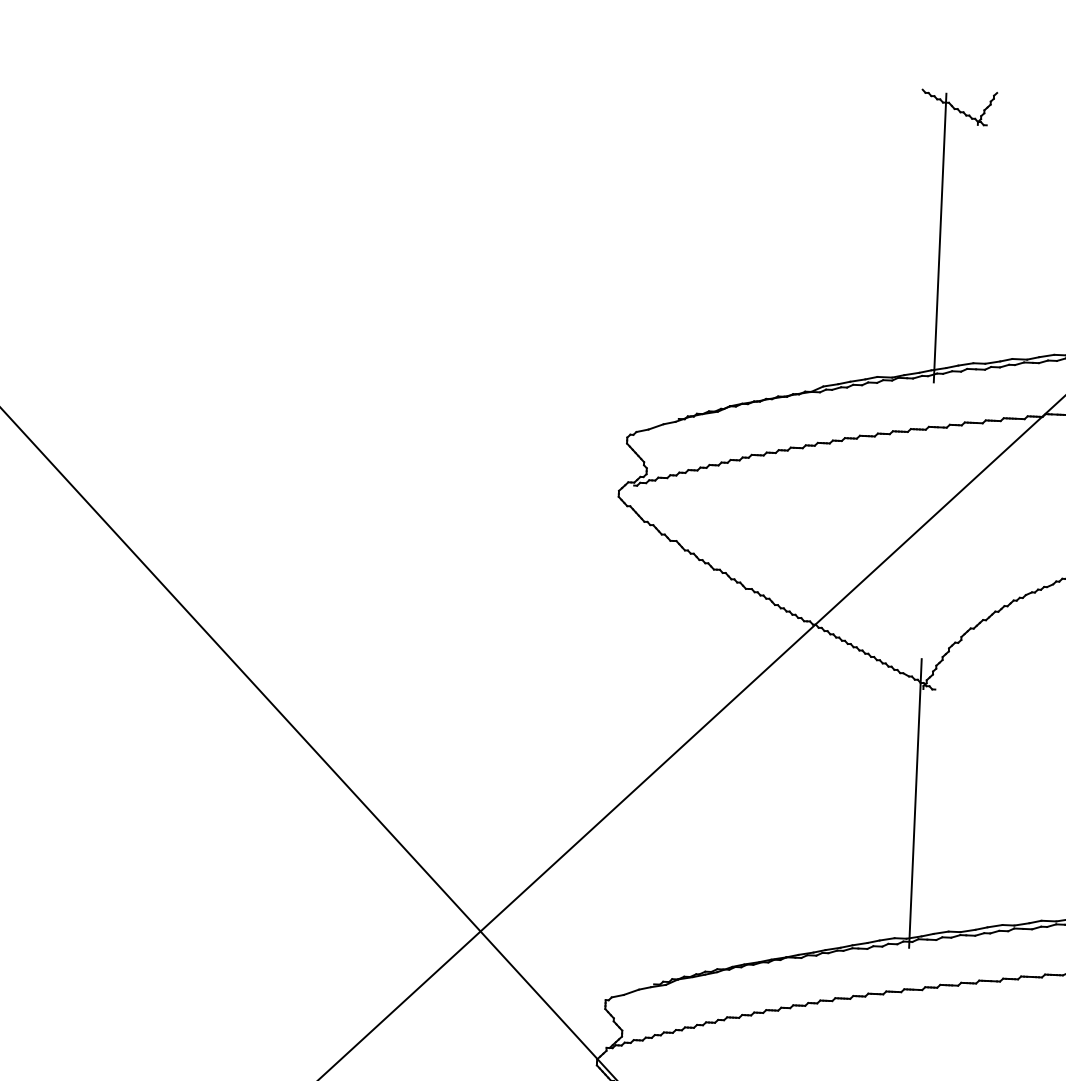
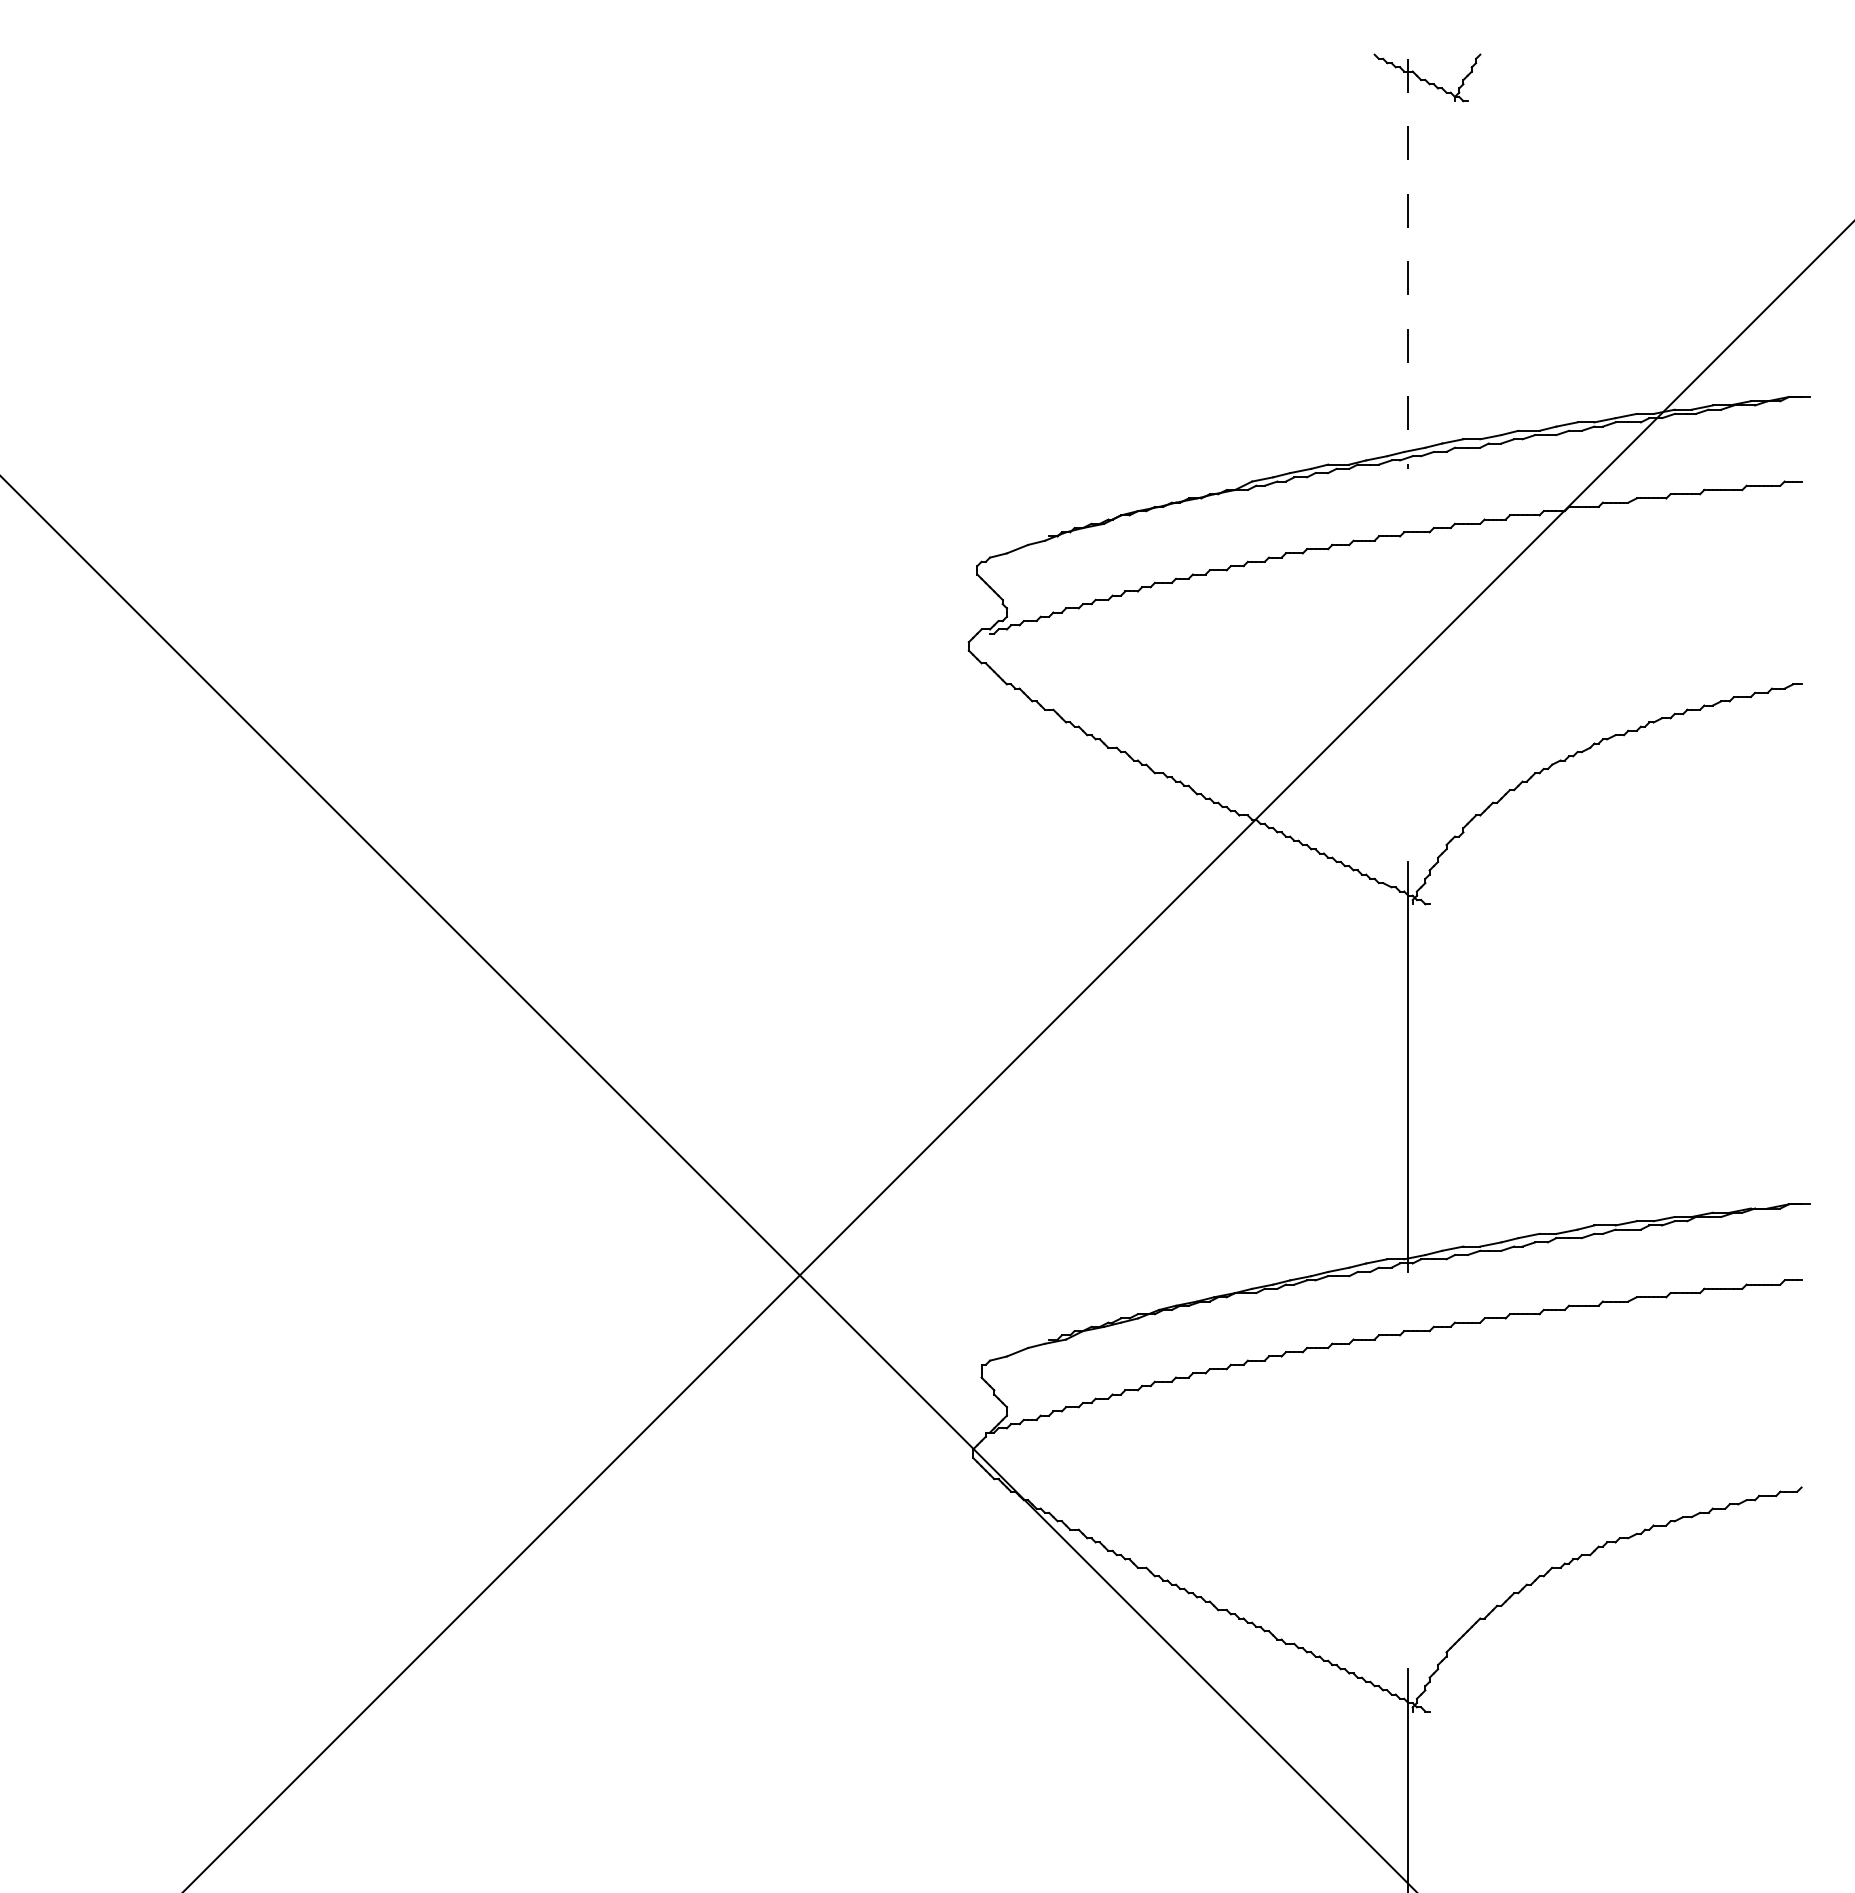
line: (940, 237) -> (1408, 263), solid -> dashed

